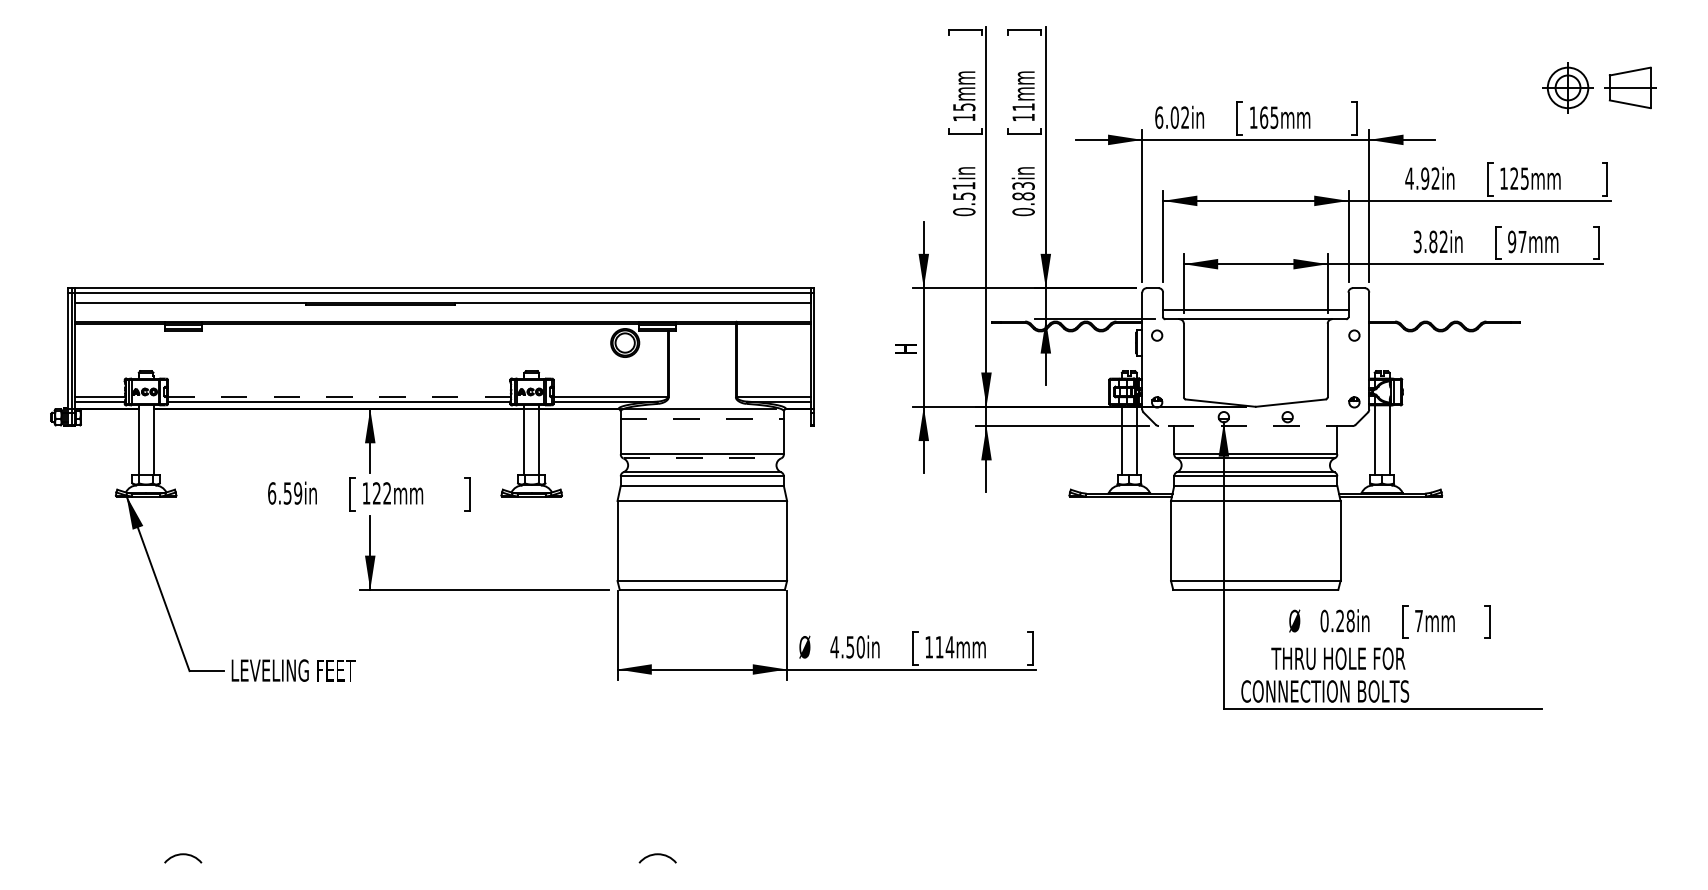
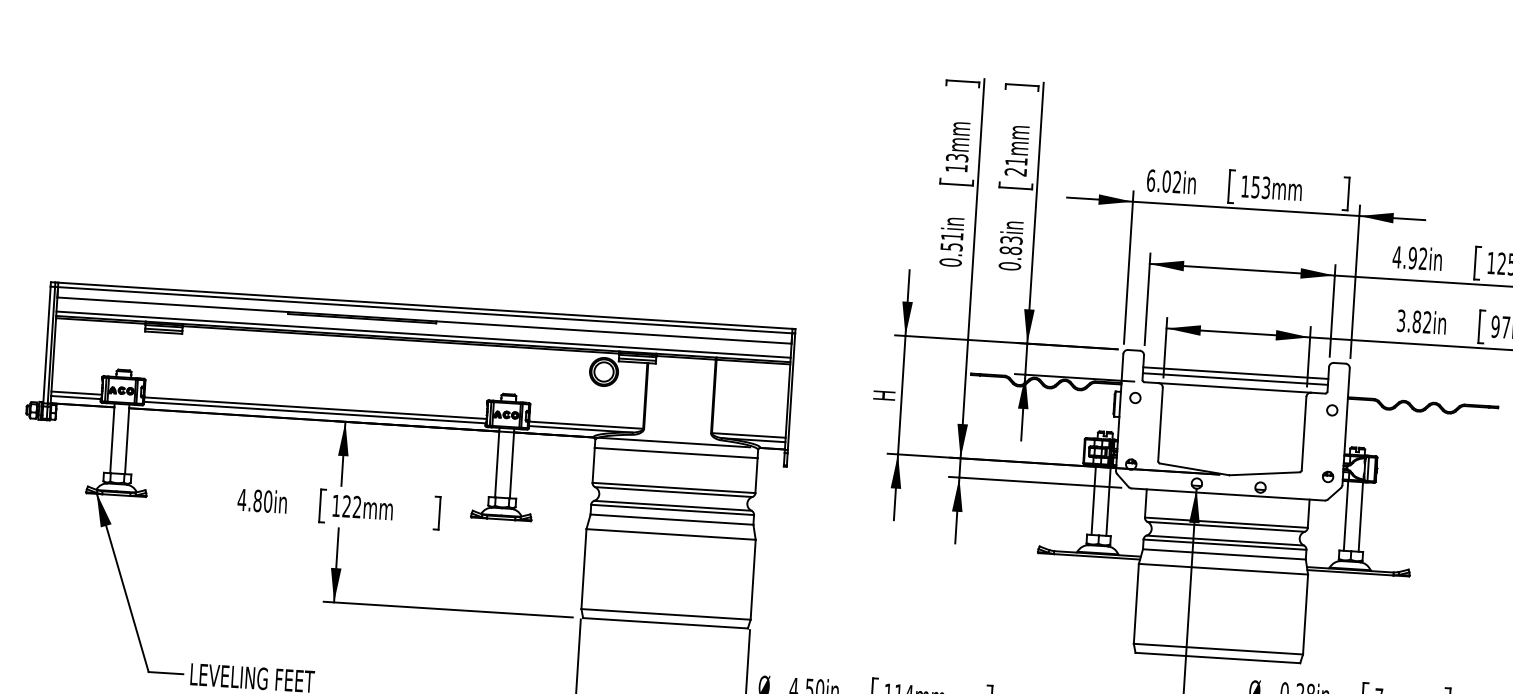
text: (963, 106) -> (956, 157), 15mm -> 13mm
text: (1023, 117) -> (1015, 171), 11mm -> 21mm
text: (1269, 117) -> (1261, 187), 165mm -> 153mm
line: (1255, 304) -> (1235, 373), added
line: (442, 317) -> (423, 335), added
line: (338, 397) -> (314, 408), dashed -> solid
line: (702, 419) -> (676, 453), dashed -> solid
line: (1255, 426) -> (1227, 494), dashed -> solid
line: (702, 458) -> (673, 492), dashed -> solid
text: (284, 493) -> (254, 500), 6.59in -> 4.80in

